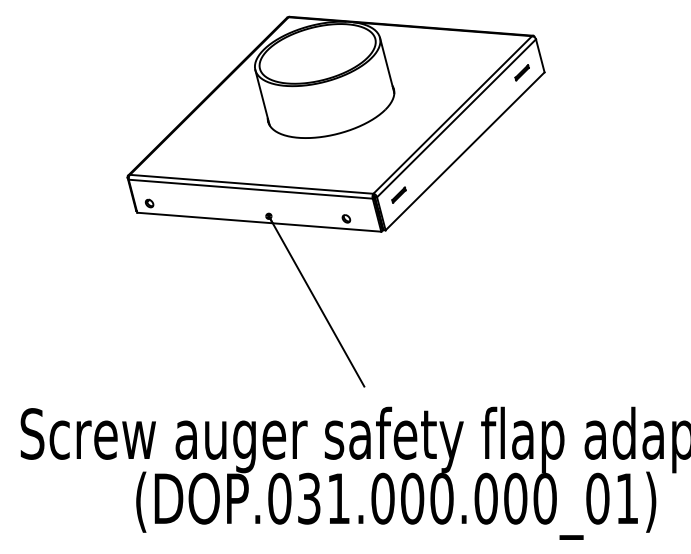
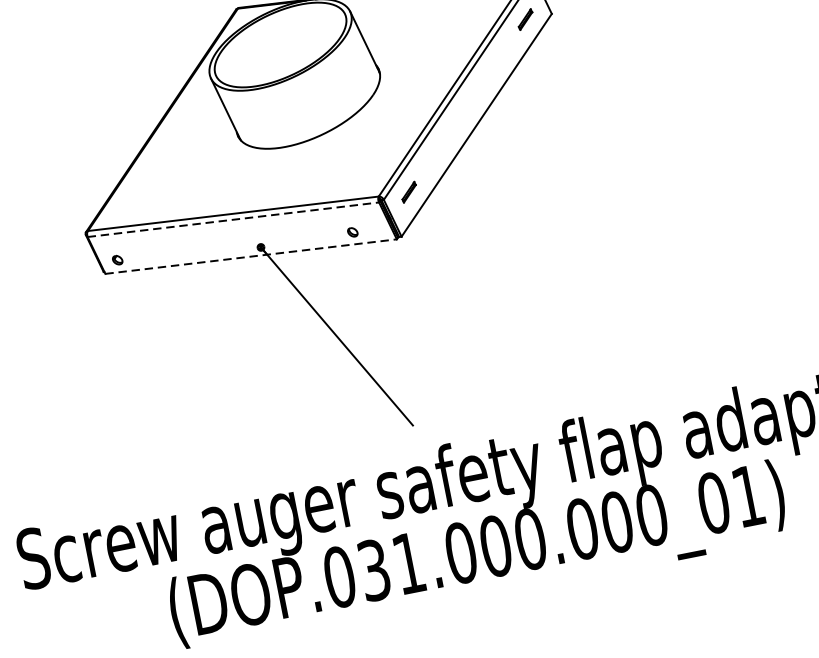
line: (251, 189) -> (234, 219), solid -> dashed
line: (259, 222) -> (251, 256), solid -> dashed

